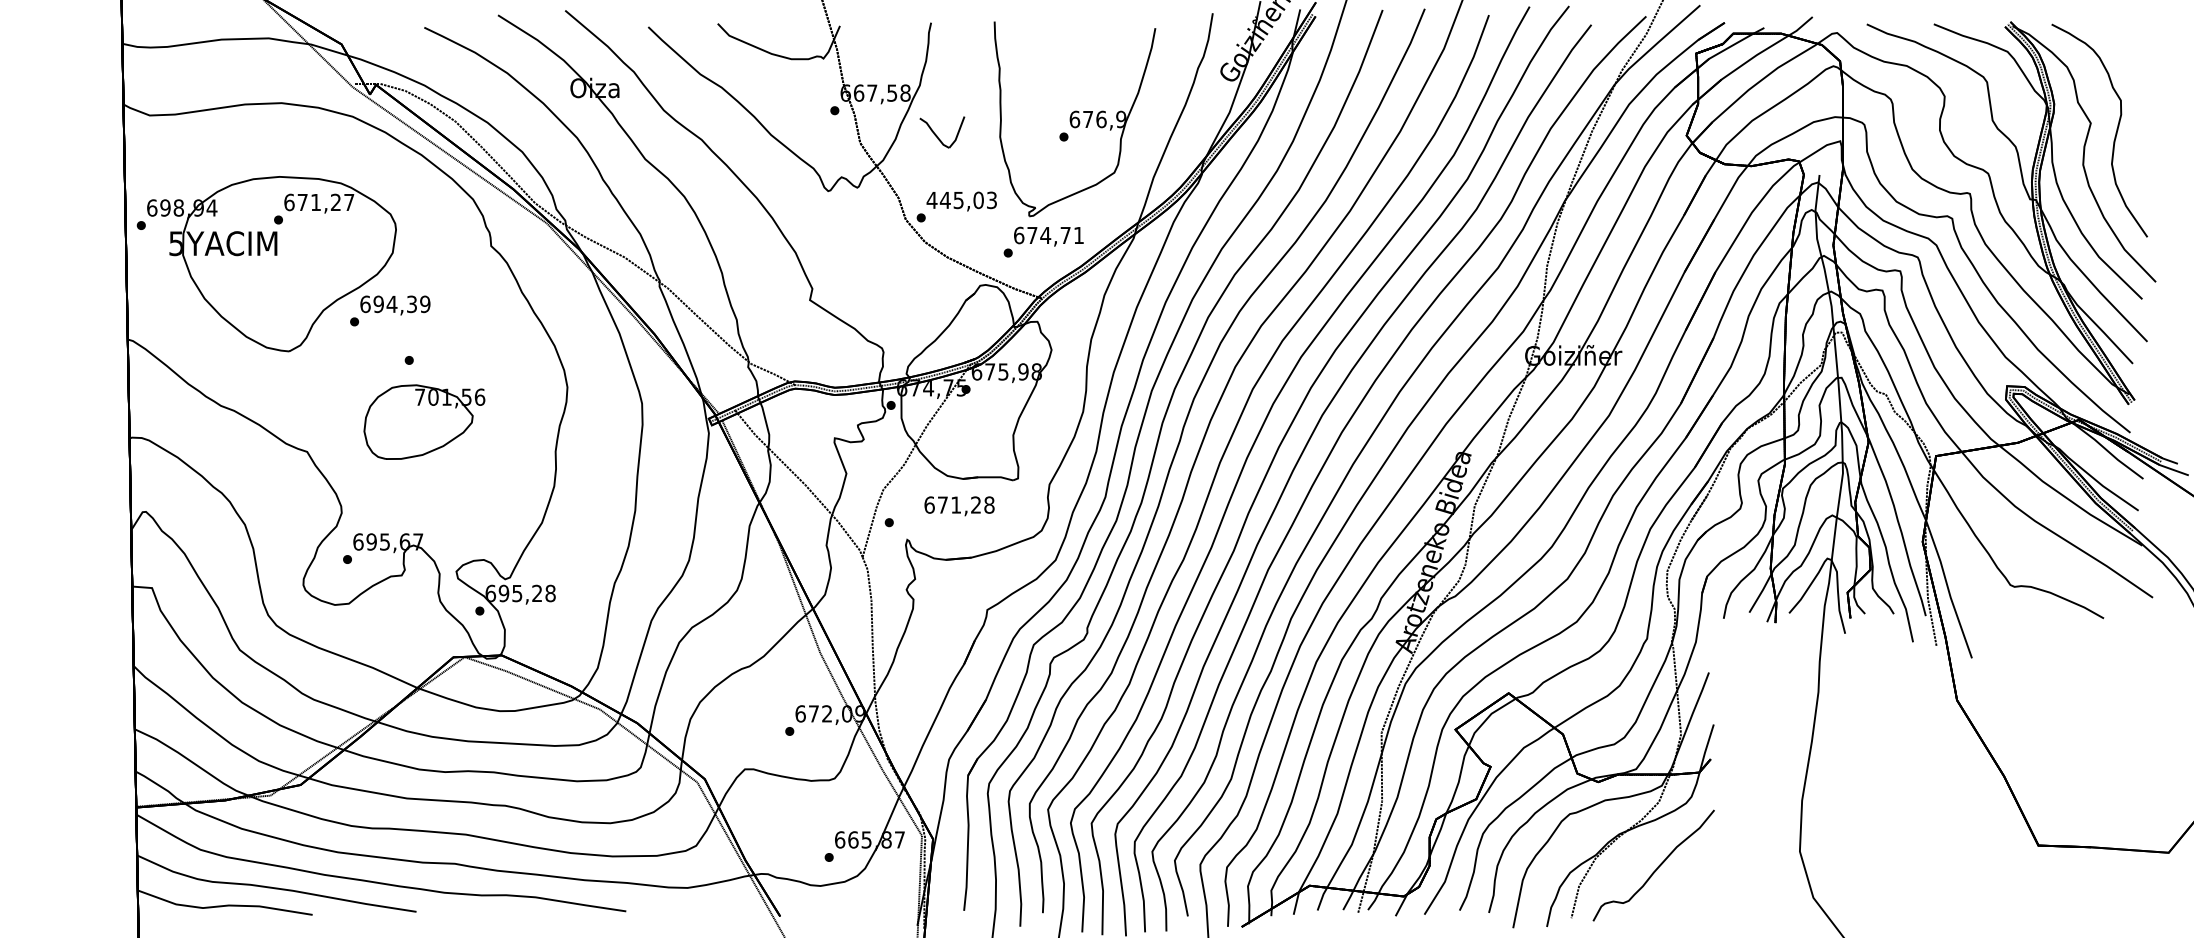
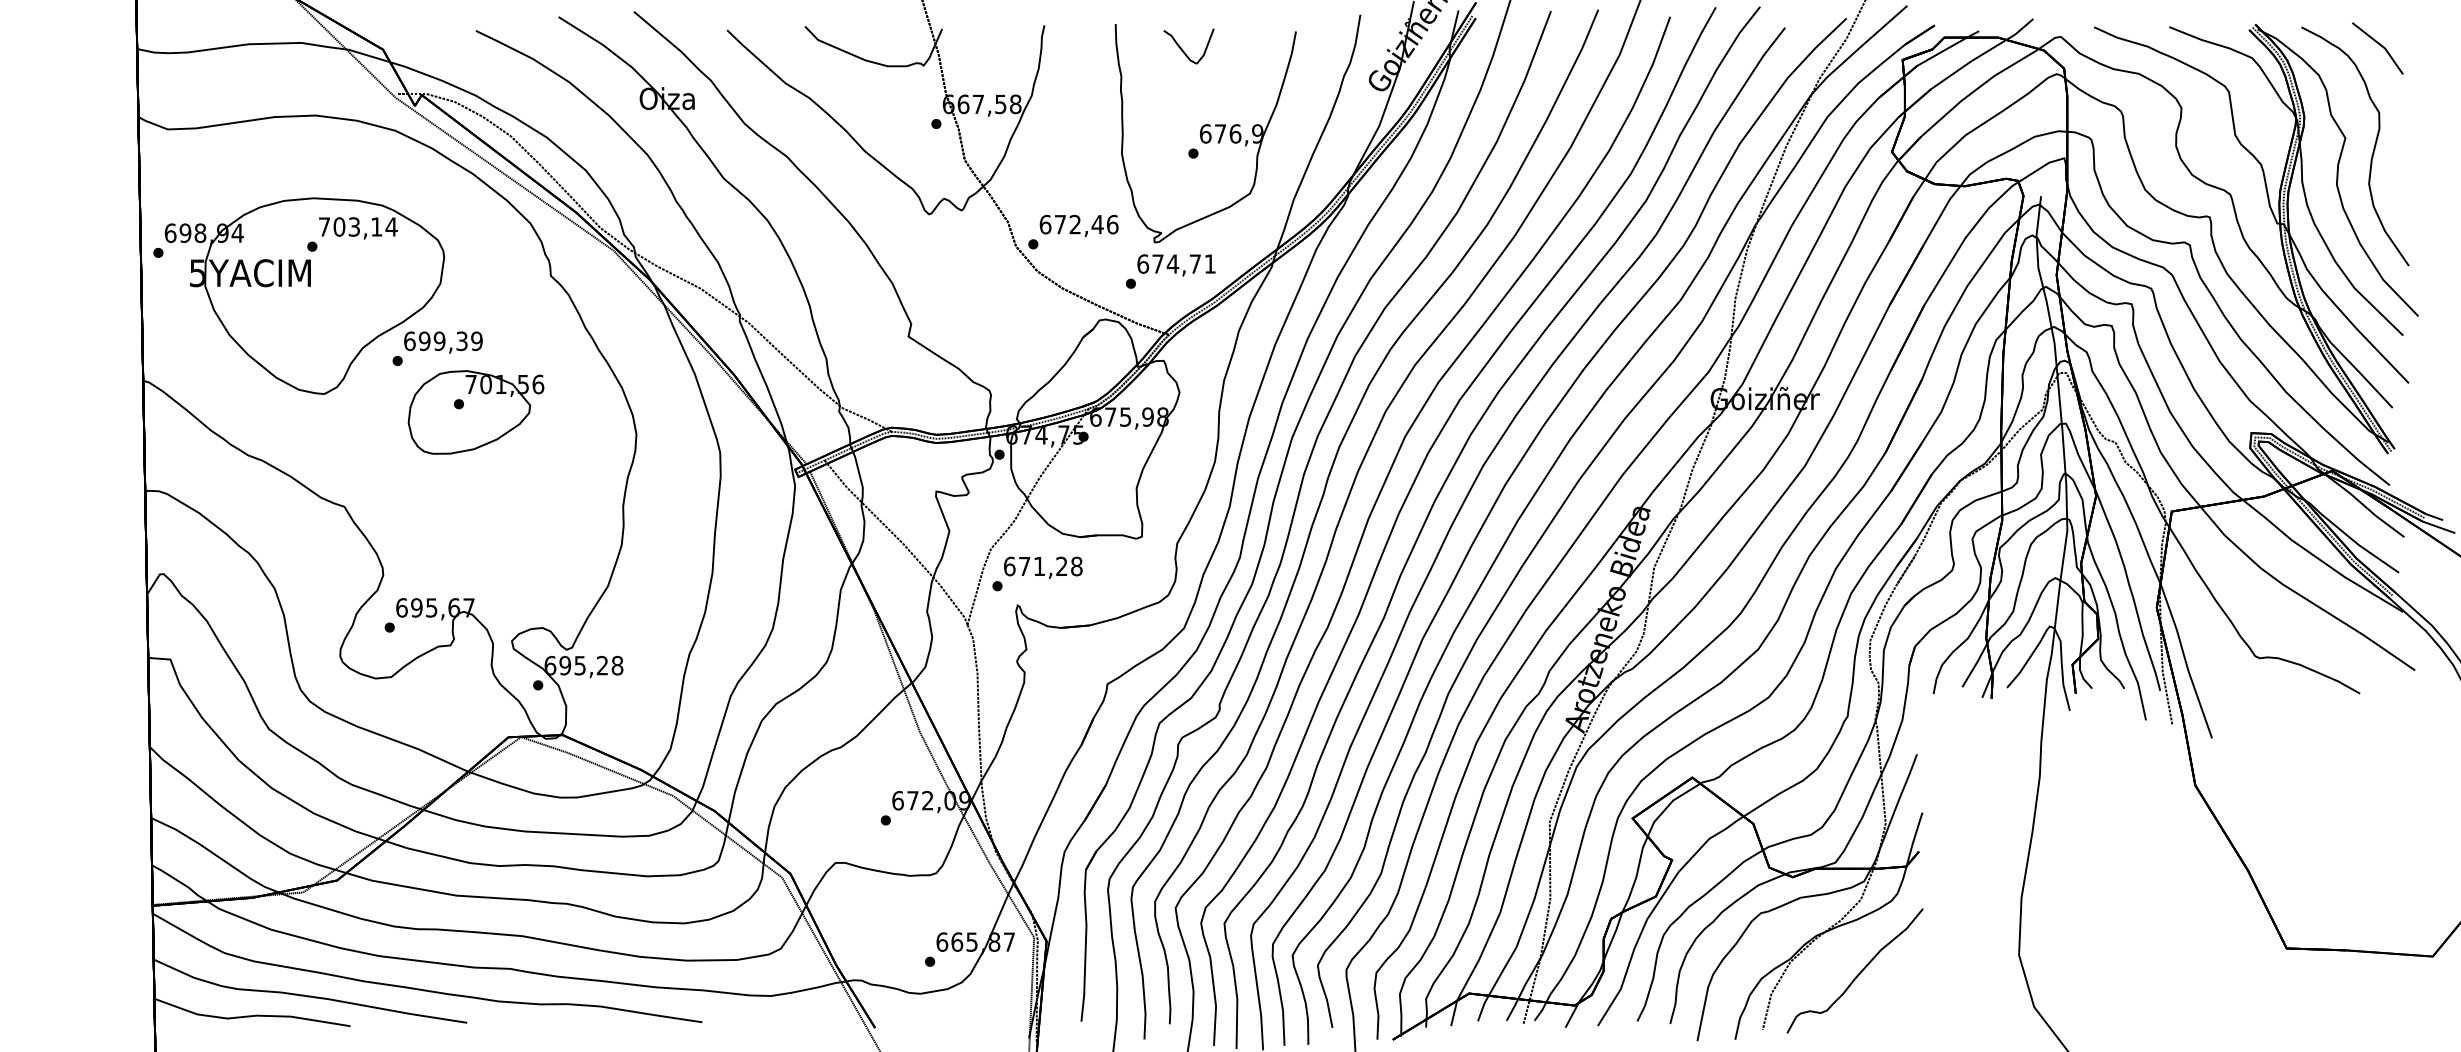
part: (2119, 43) -> (2377, 48), added
part: (937, 136) -> (1183, 50), moved
text: (961, 200) -> (1078, 224), 445,03 -> 672,46
text: (318, 202) -> (357, 226), 671,27 -> 703,14
text: (391, 304) -> (439, 341), 694,39 -> 699,39
part: (423, 422) -> (475, 412), moved
text: (959, 505) -> (1043, 567), moved

